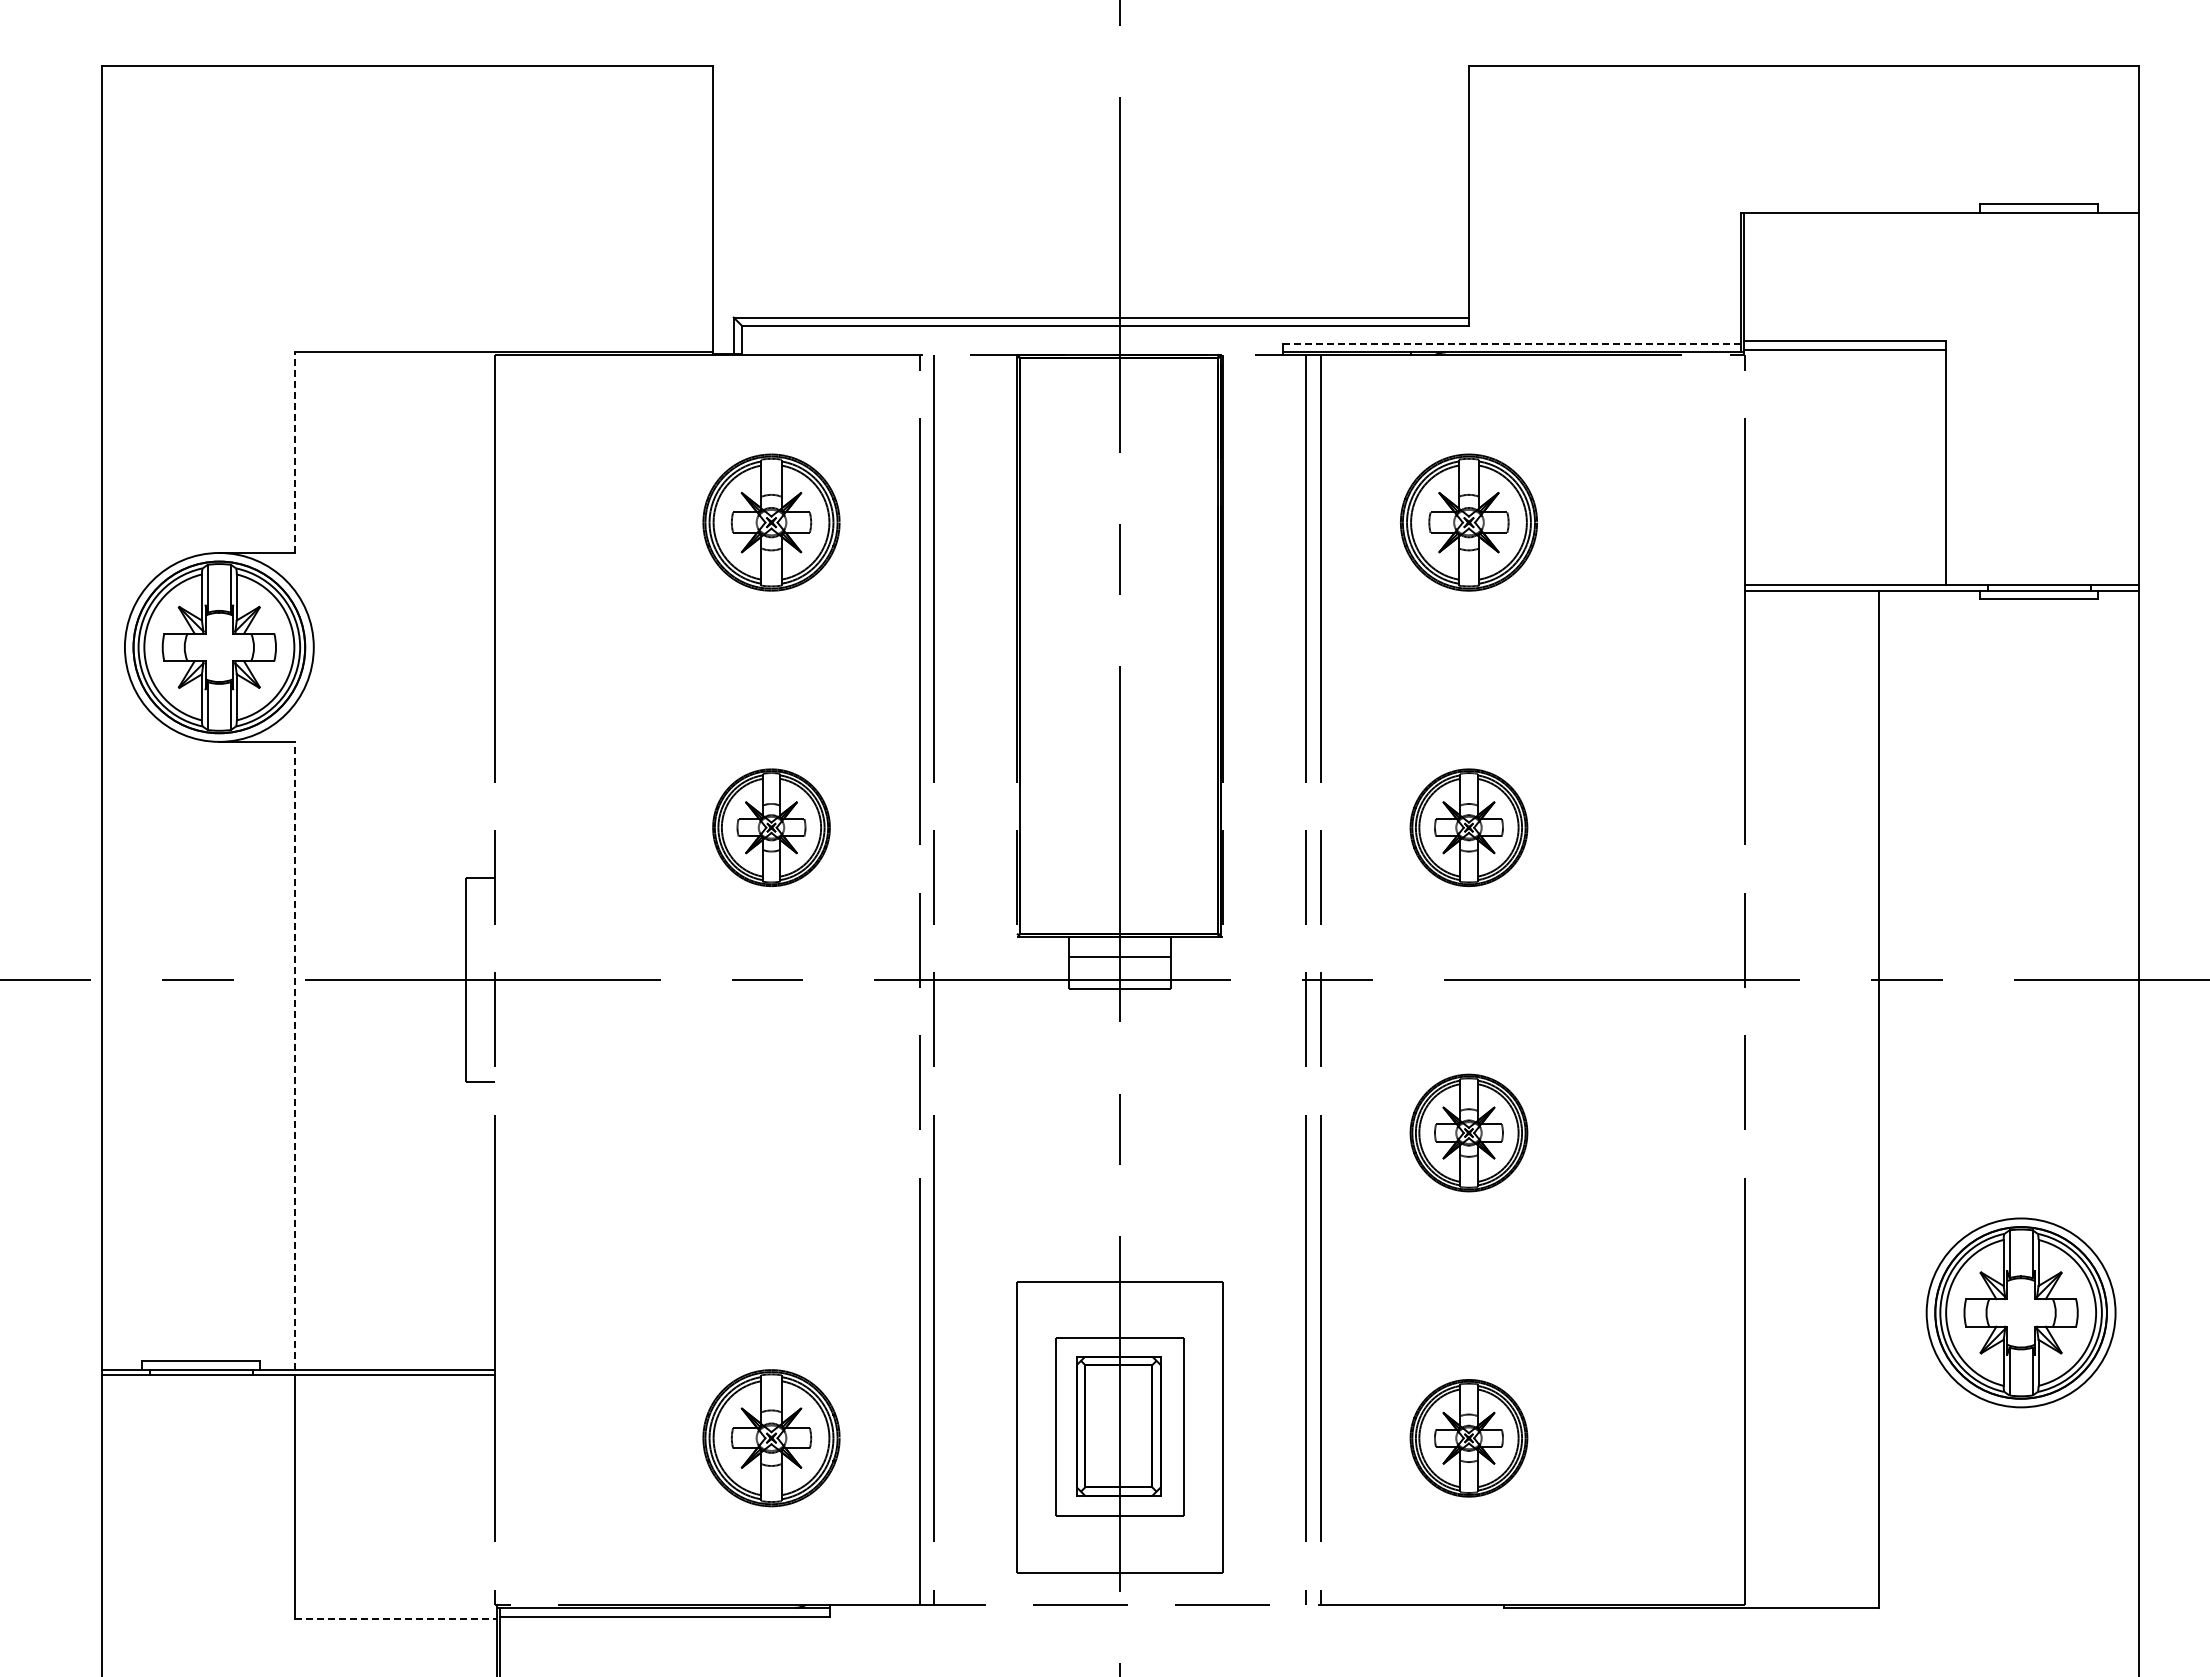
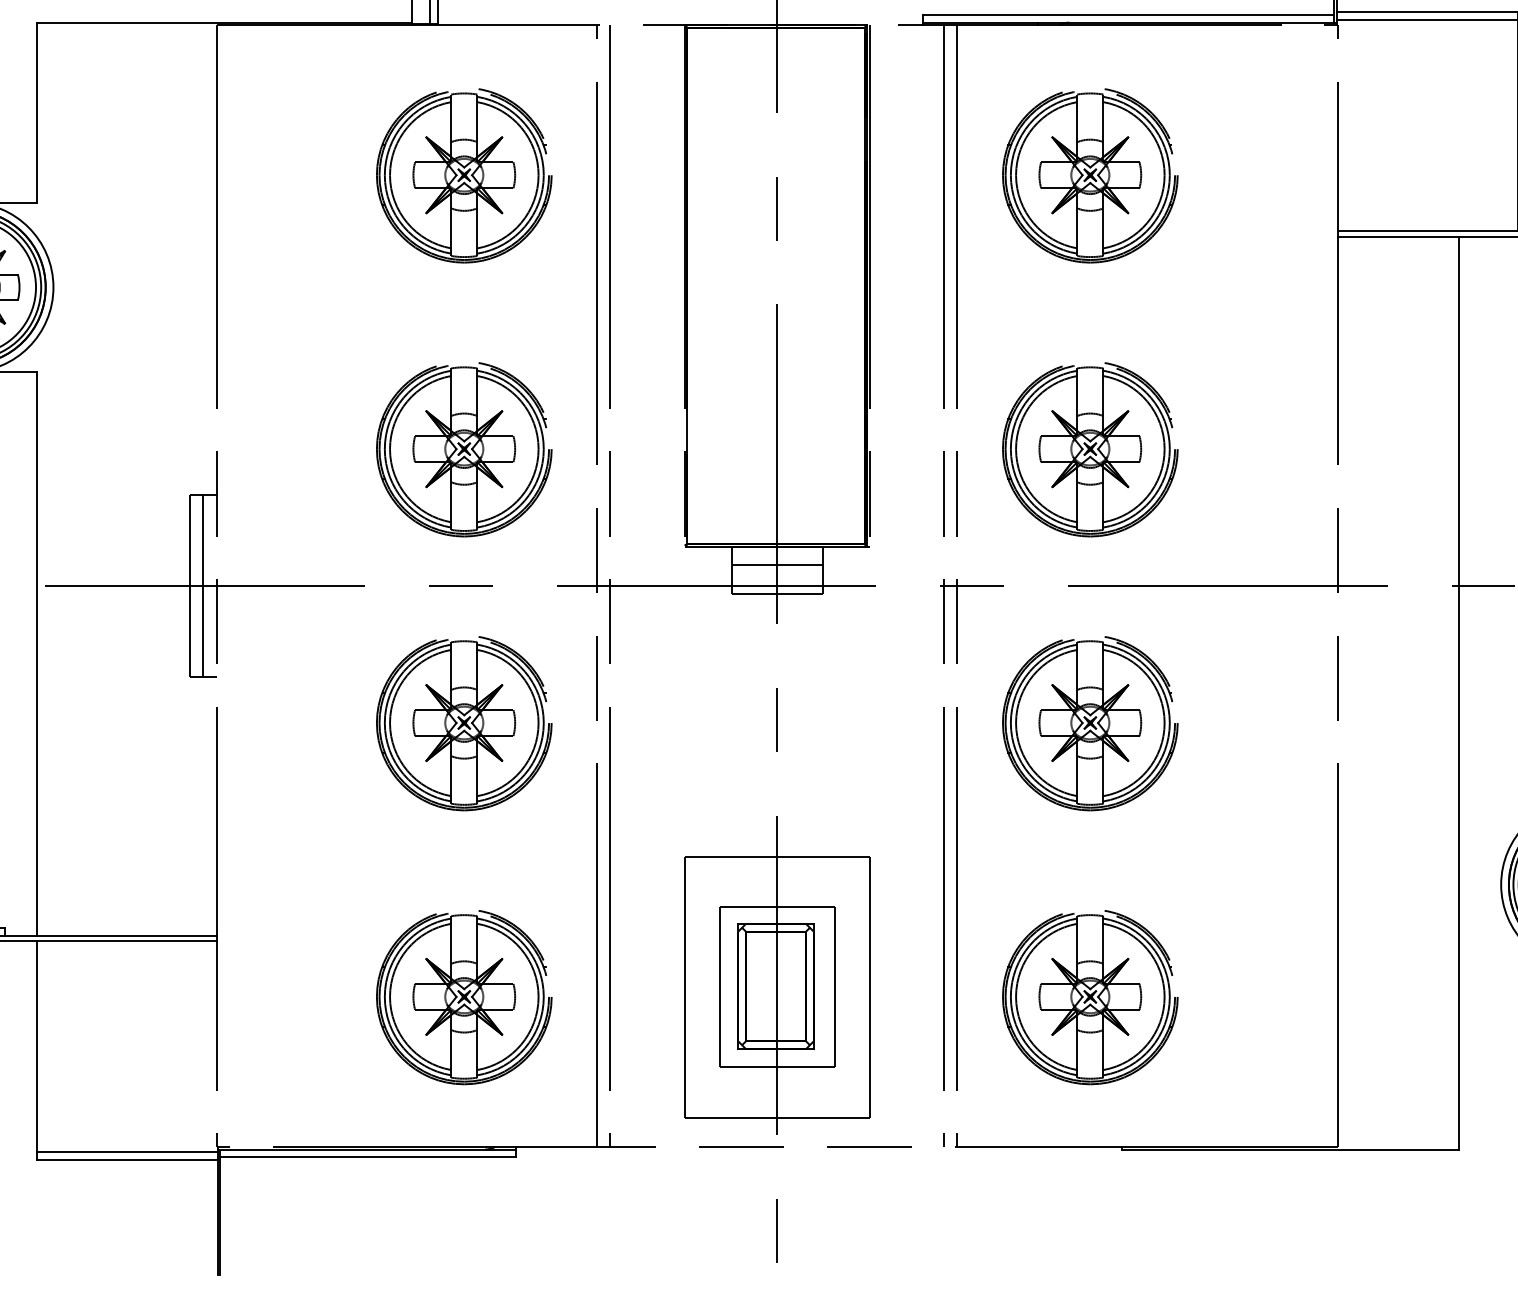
line: (1511, 343) -> (1128, 14), dashed -> solid
line: (294, 452) -> (36, 112), dashed -> solid
part: (771, 522) -> (464, 175), size x1.43
part: (1468, 522) -> (1089, 175), size x1.43
part: (771, 827) -> (464, 449), size x1.67
part: (1468, 827) -> (1089, 449), size x1.67
line: (480, 979) -> (203, 585), added
line: (294, 1055) -> (36, 653), dashed -> solid
part: (771, 1133) -> (464, 723), added
part: (1468, 1133) -> (1089, 723), size x1.67
part: (771, 1438) -> (464, 997), size x1.43
part: (1468, 1438) -> (1089, 997), size x1.67
line: (395, 1610) -> (126, 1151), added
line: (395, 1619) -> (126, 1159), dashed -> solid

